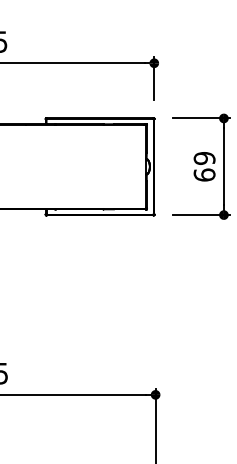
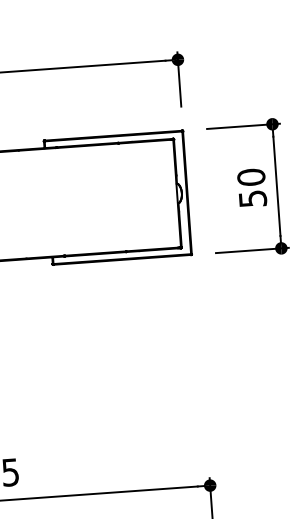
text: (204, 166) -> (251, 187), 69 -> 50

